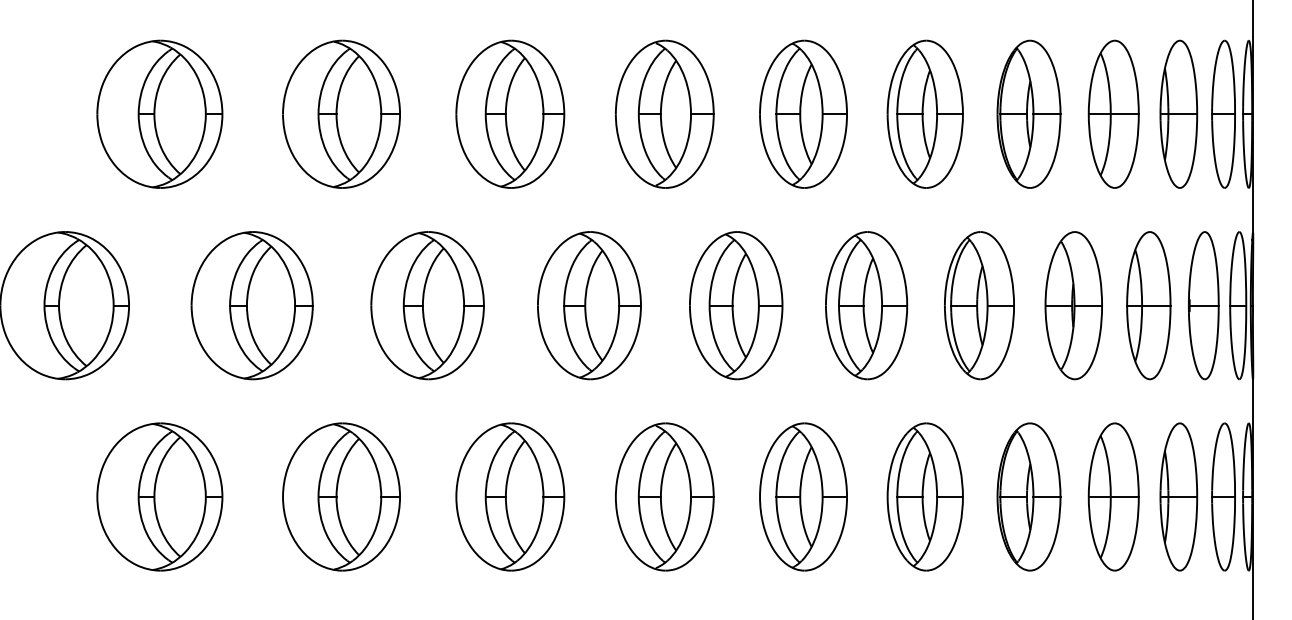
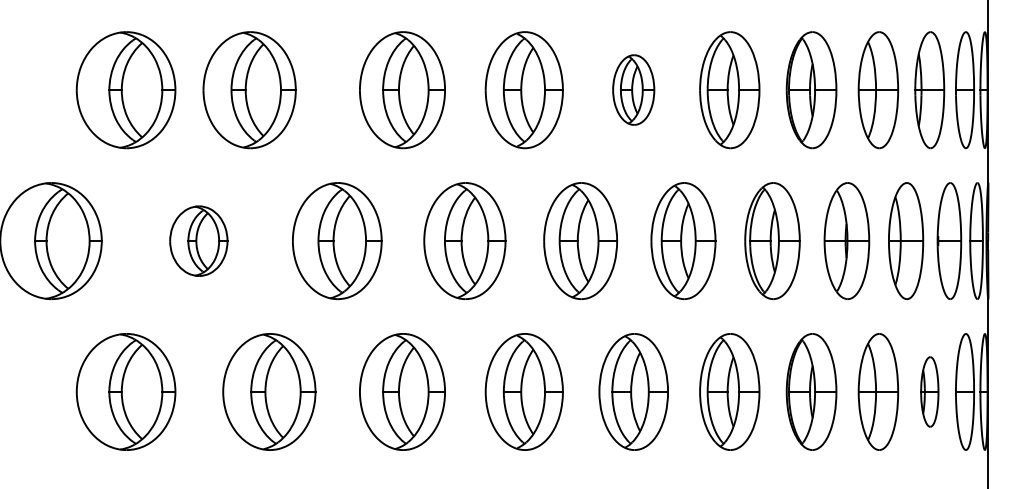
part: (341, 113) -> (249, 89), moved
part: (803, 113) -> (633, 89), size x0.6
part: (251, 305) -> (198, 240), size x0.6
part: (1178, 496) -> (929, 391), size x0.6

